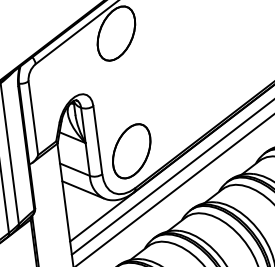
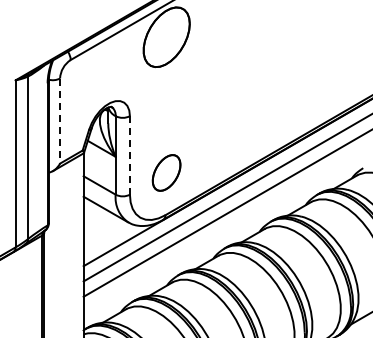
line: (33, 118) -> (60, 121), solid -> dashed
line: (97, 140) -> (129, 155), solid -> dashed
part: (131, 150) -> (166, 172), size x0.6

